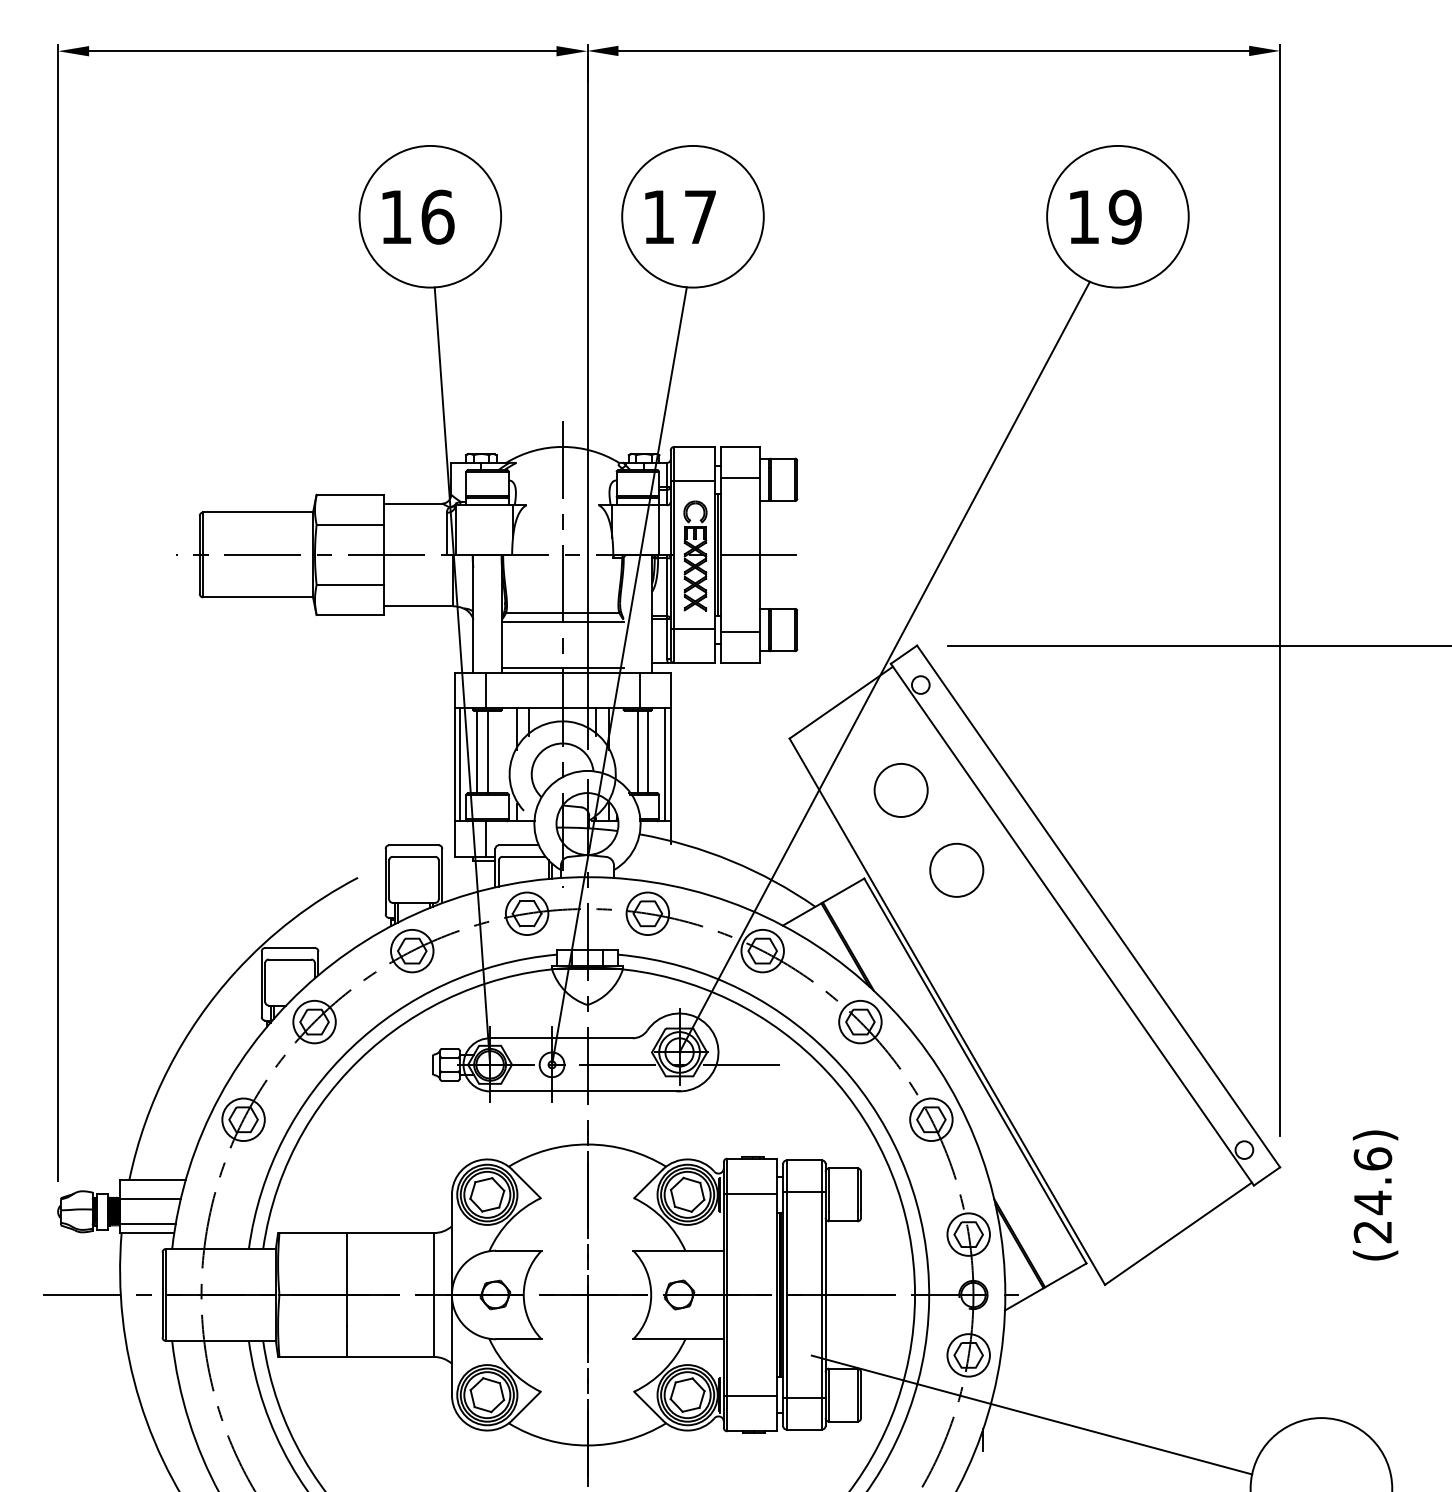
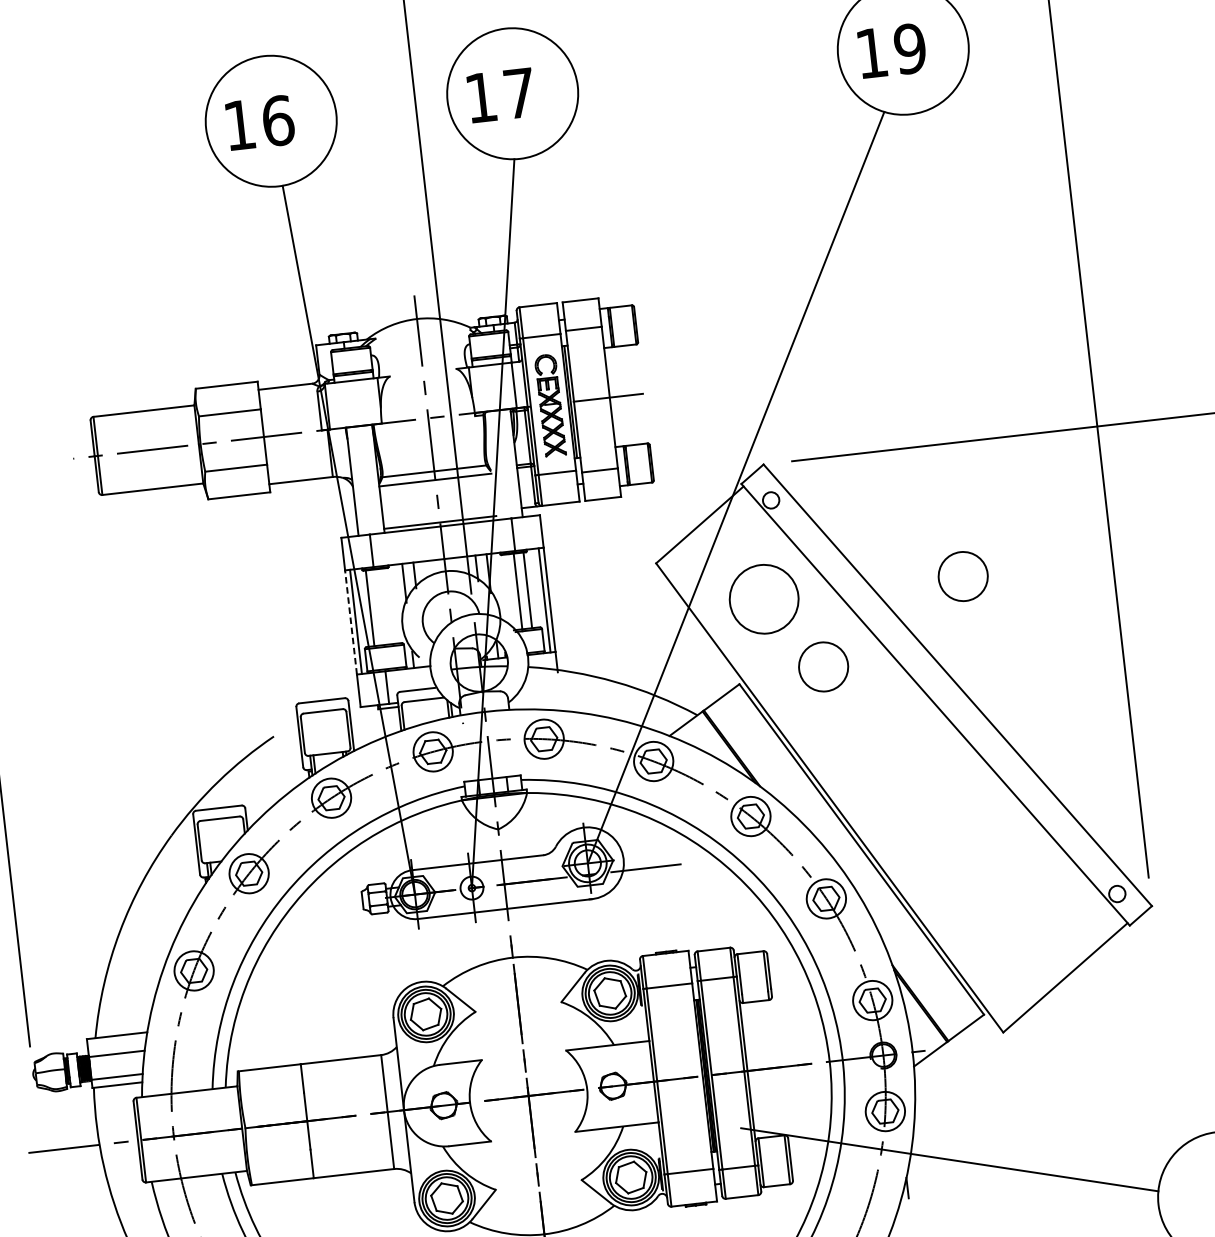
line: (487, 751) -> (379, 606), removed
line: (454, 764) -> (350, 622), solid -> dashed
circle: (1117, 789) -> (962, 575), added
circle: (900, 790) -> (763, 599), size x1.4

